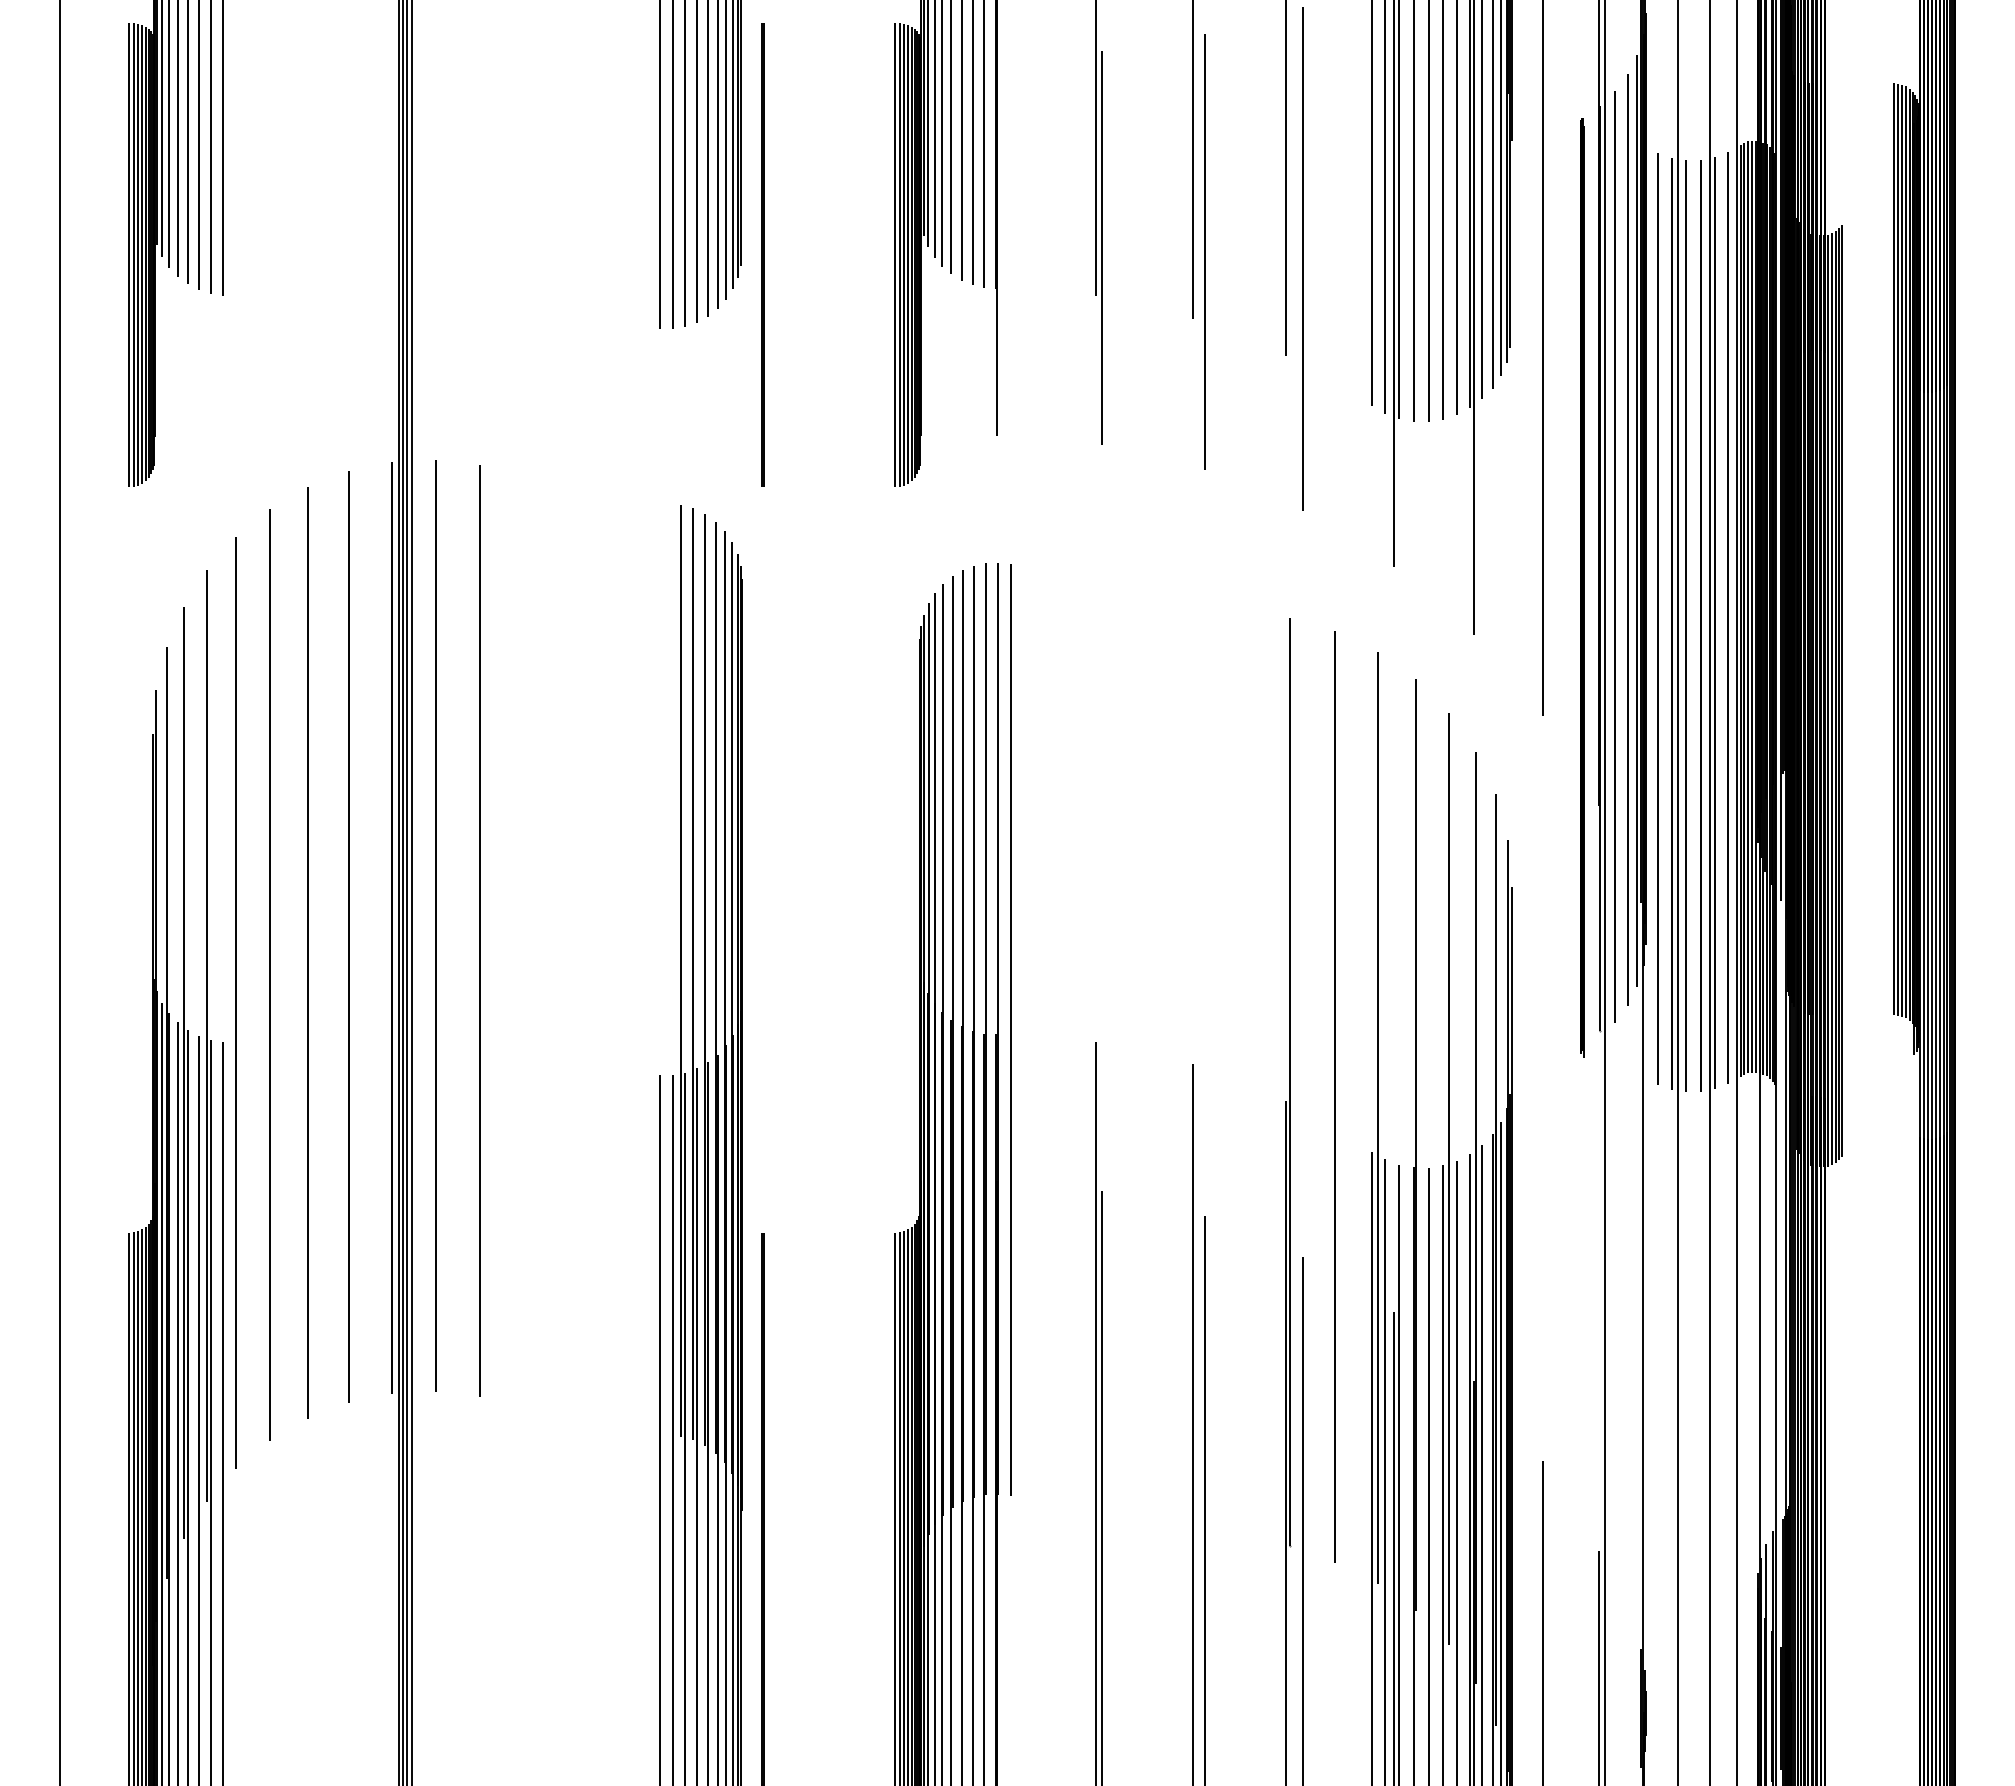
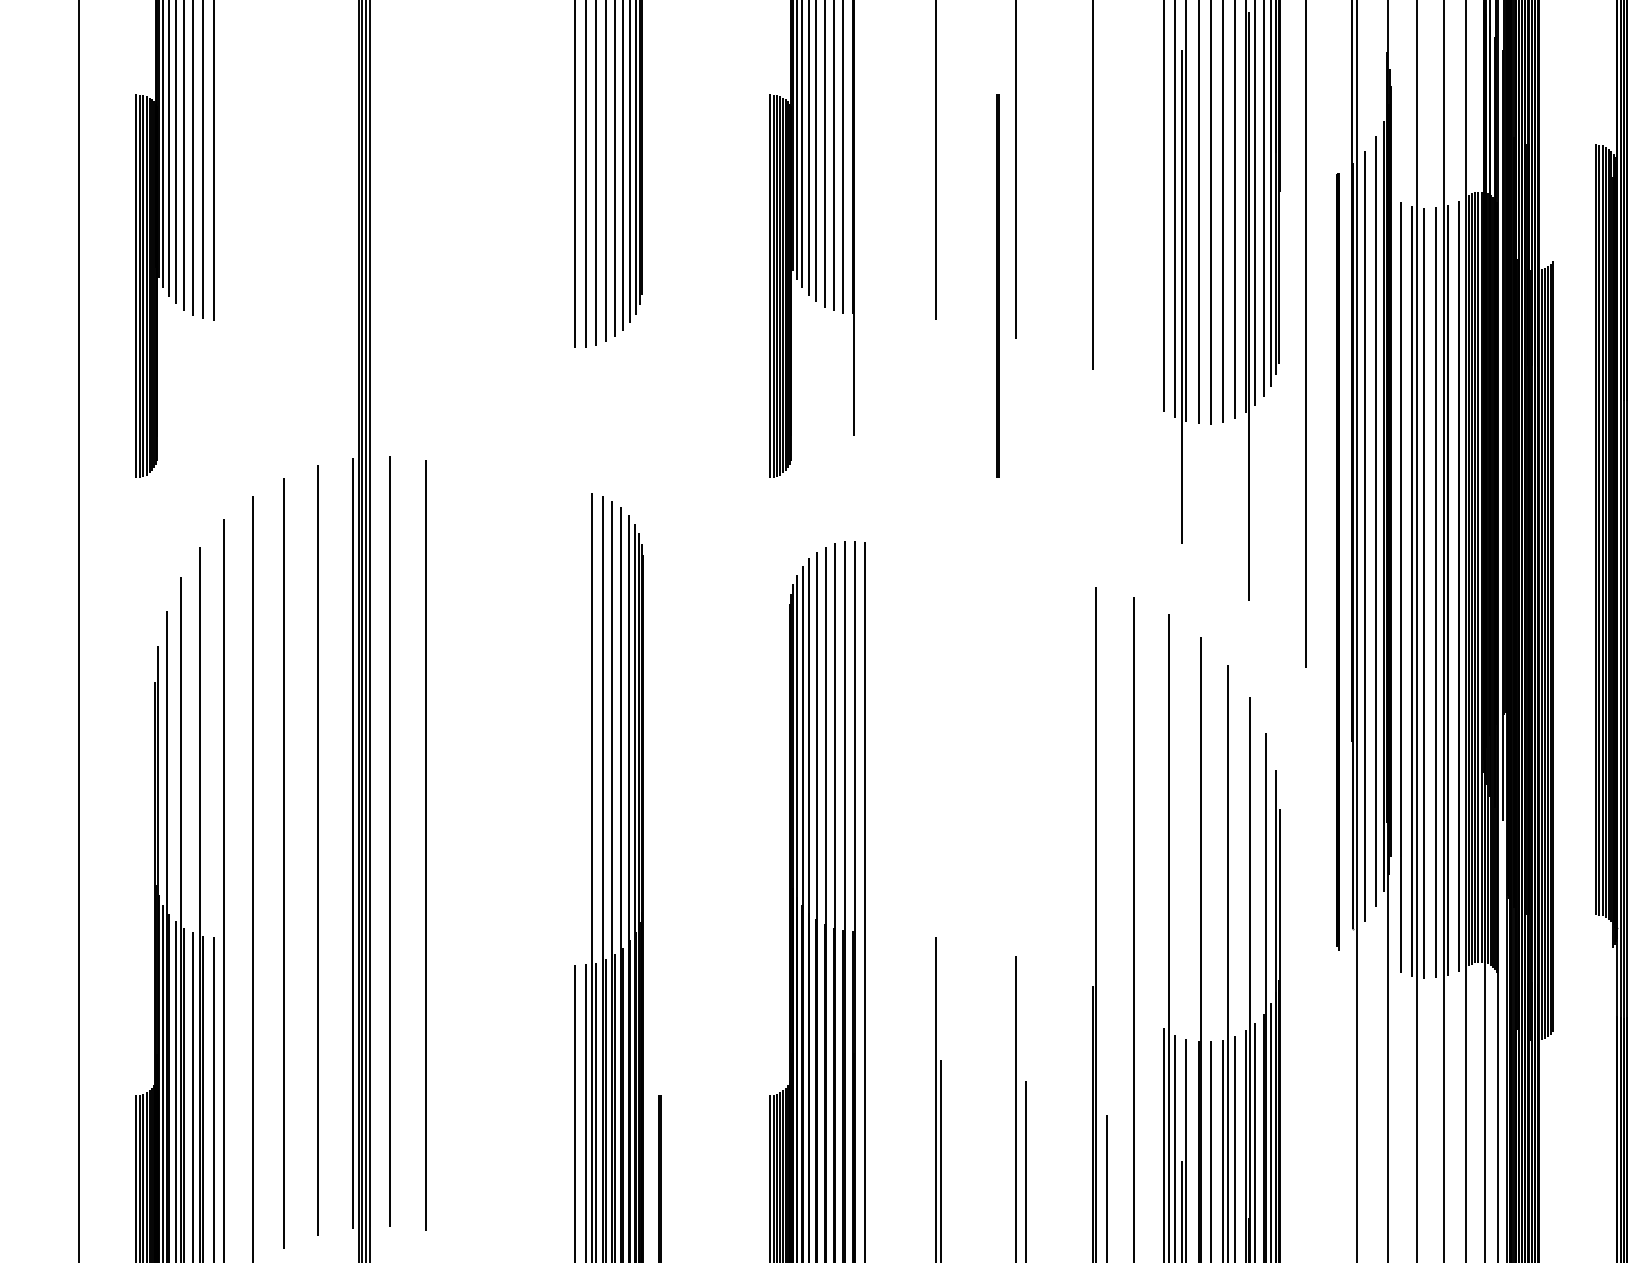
line: (1102, 248) -> (941, 280), removed
line: (1205, 252) -> (1026, 284), removed
line: (762, 254) -> (998, 285), moved
line: (1303, 258) -> (1107, 289), removed

